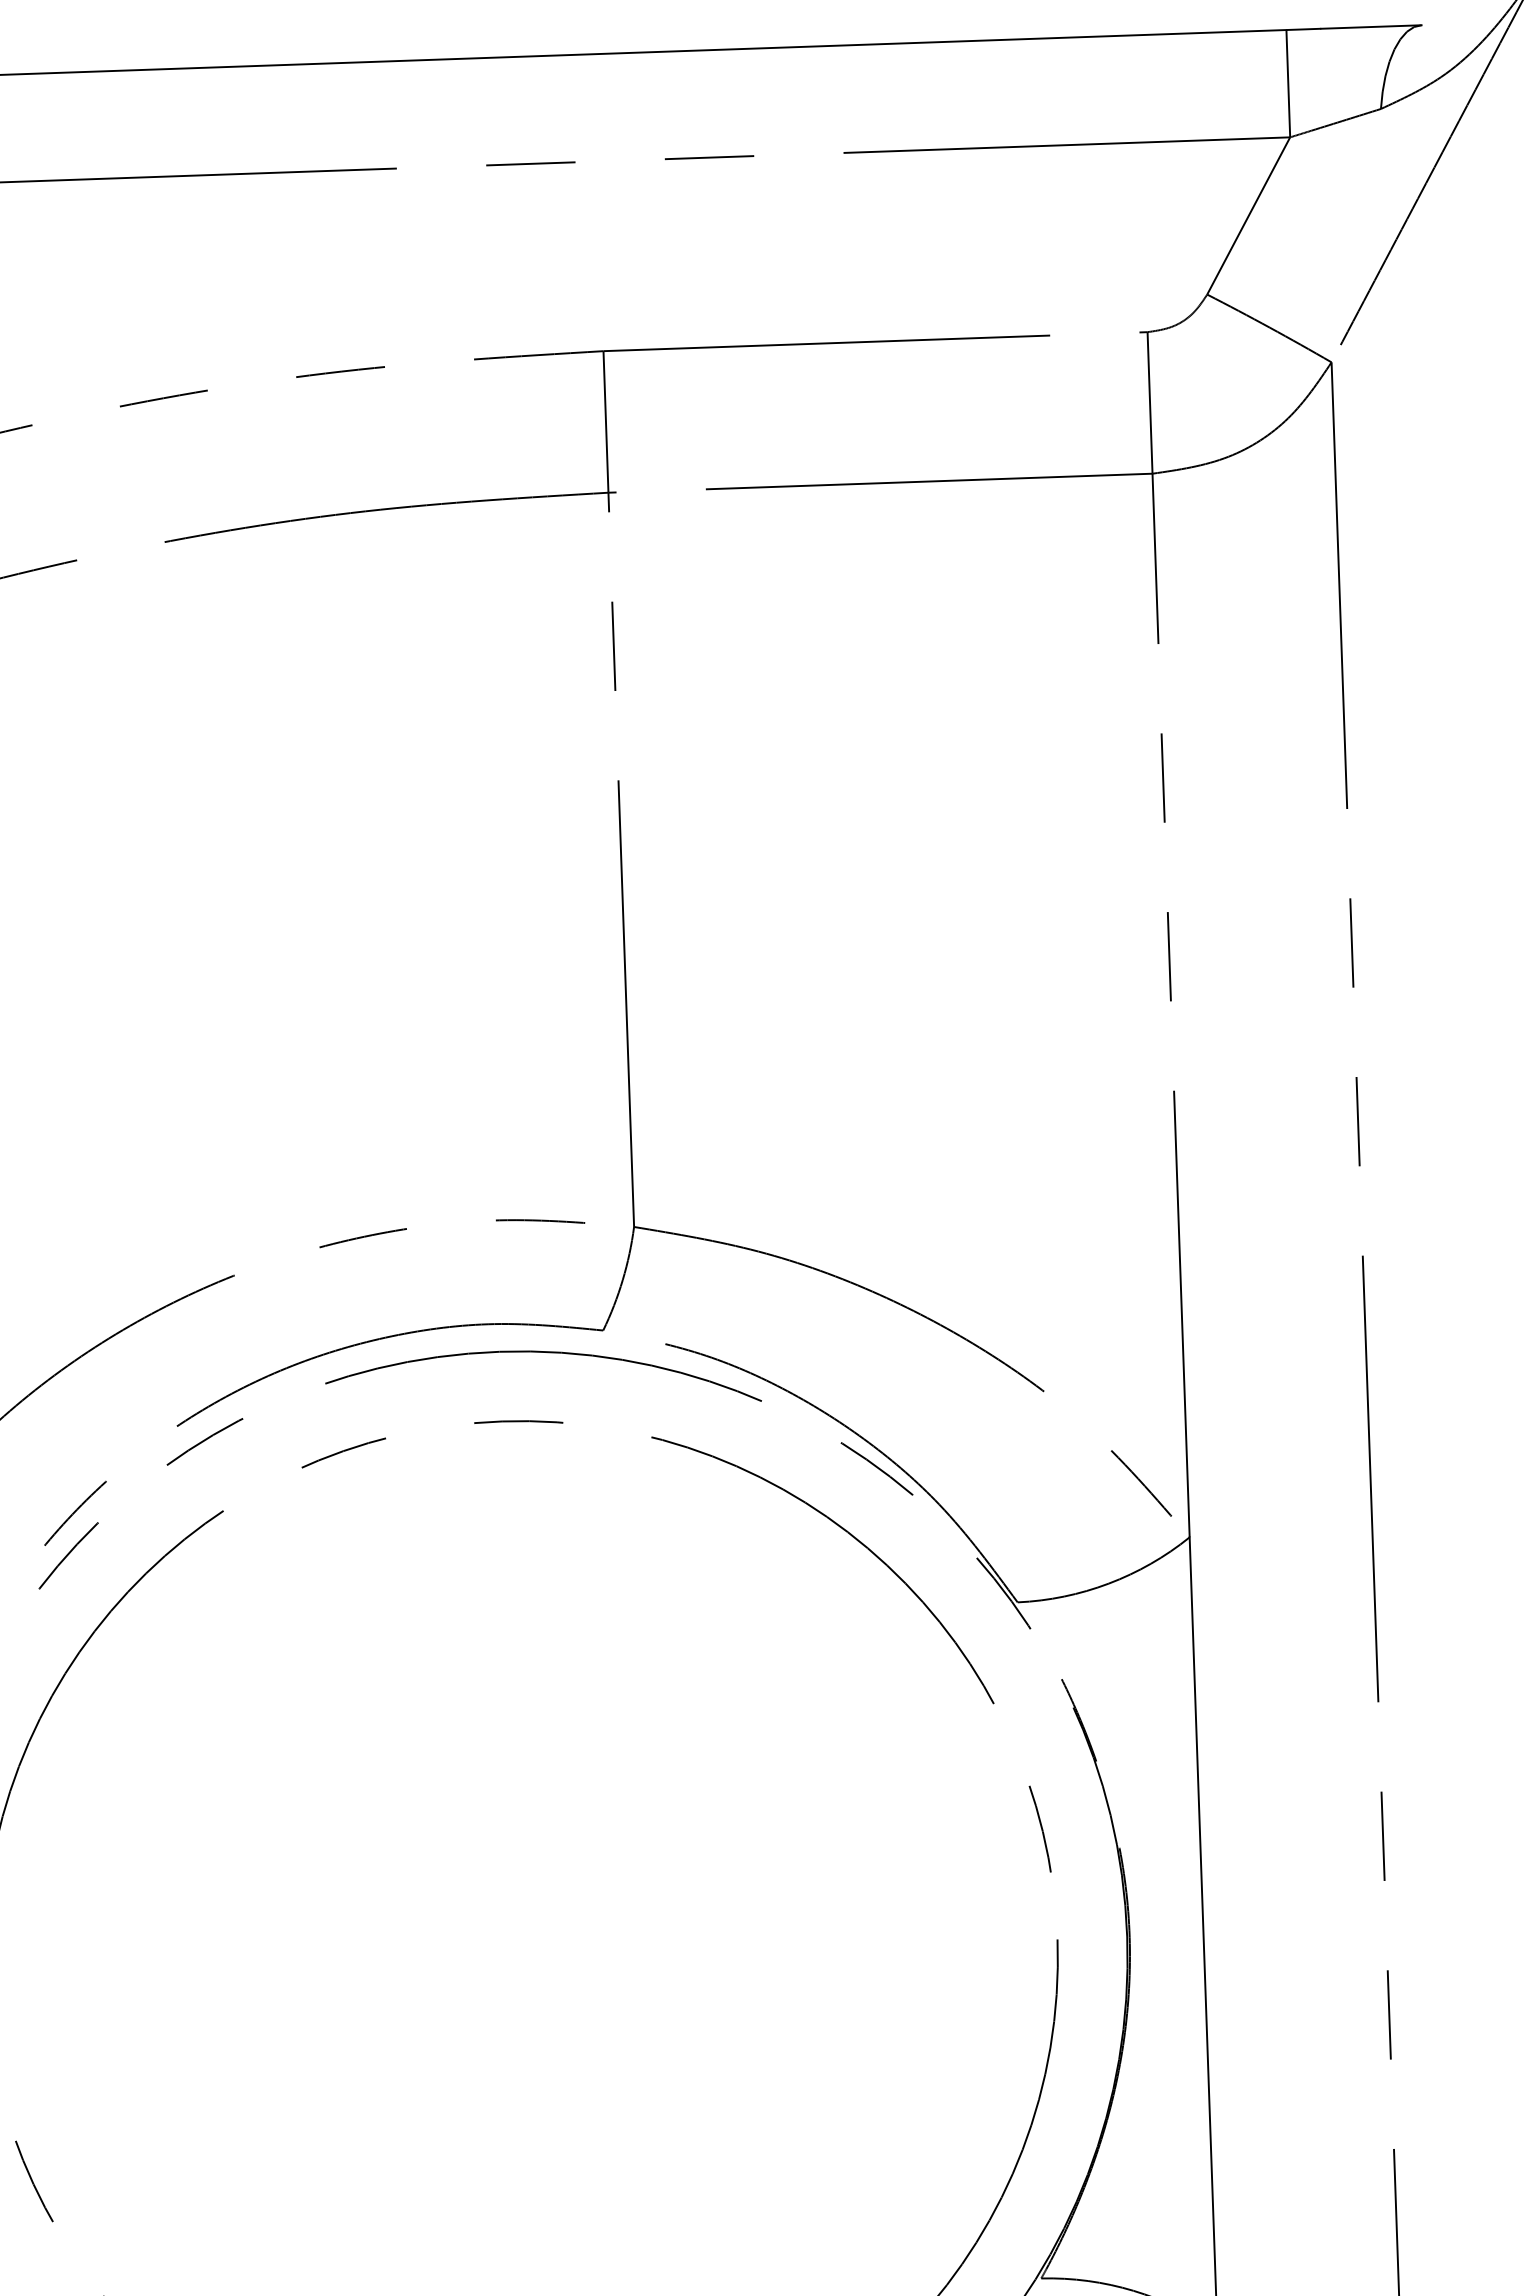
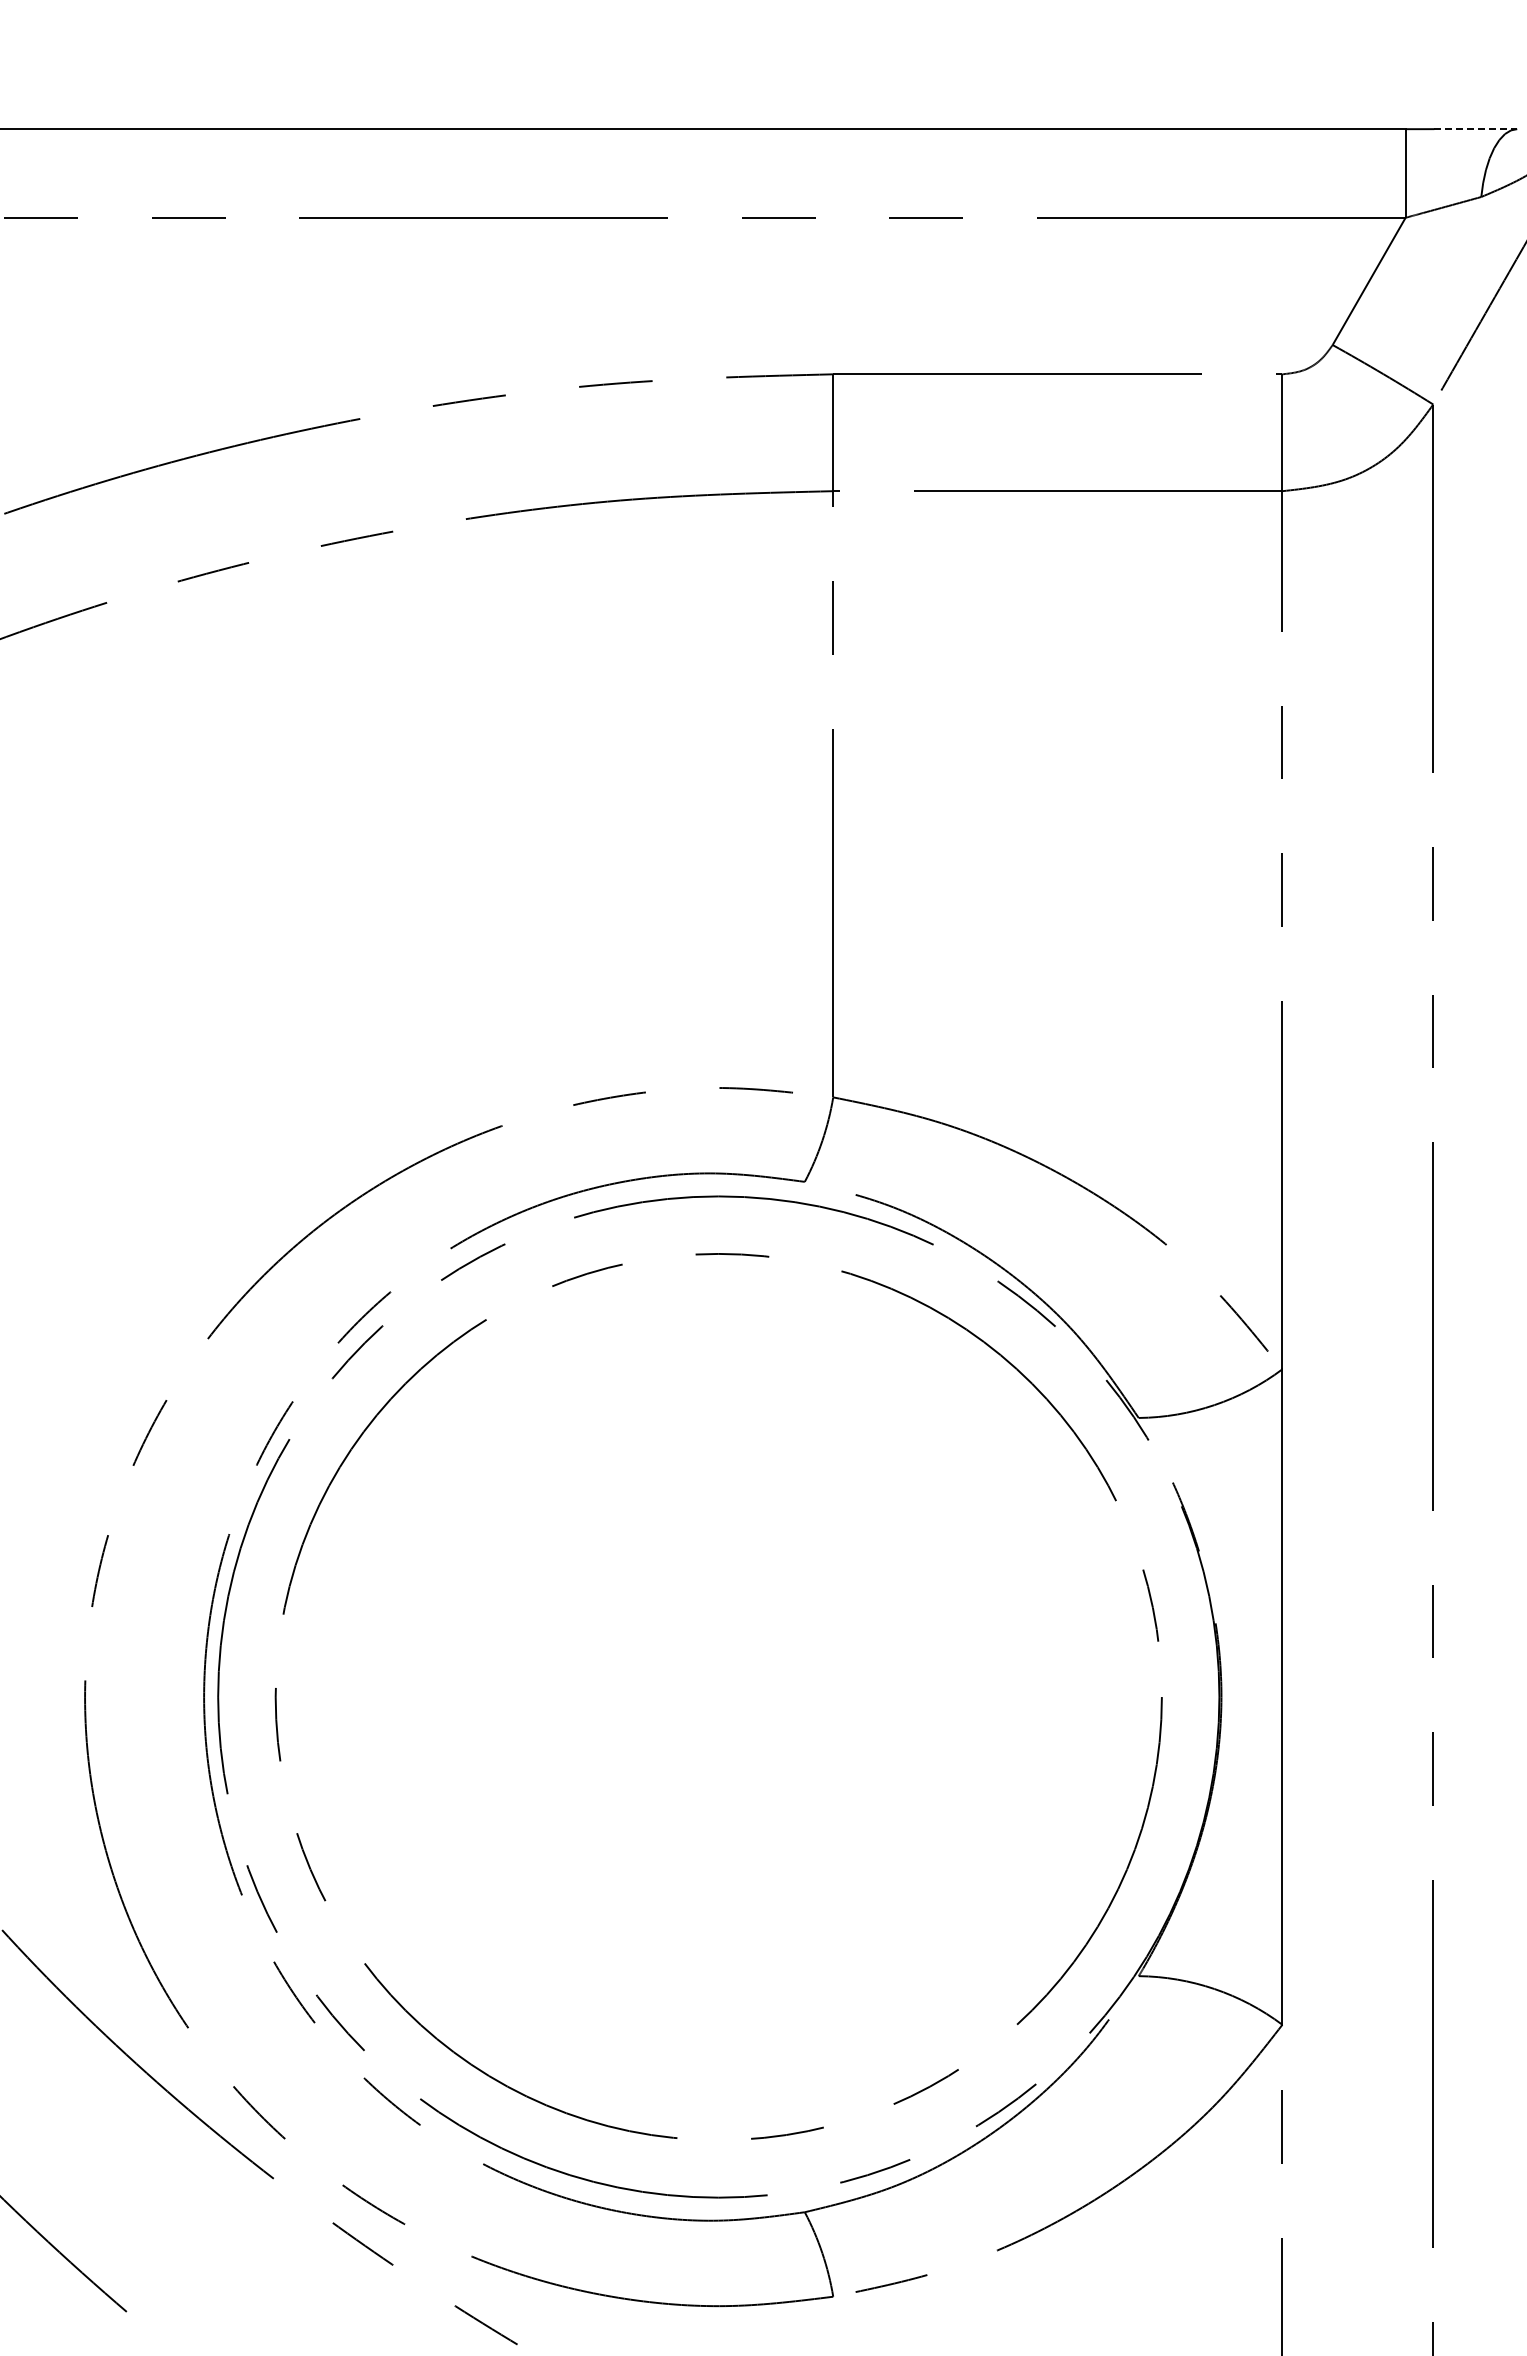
line: (1372, 27) -> (1476, 129), solid -> dashed

